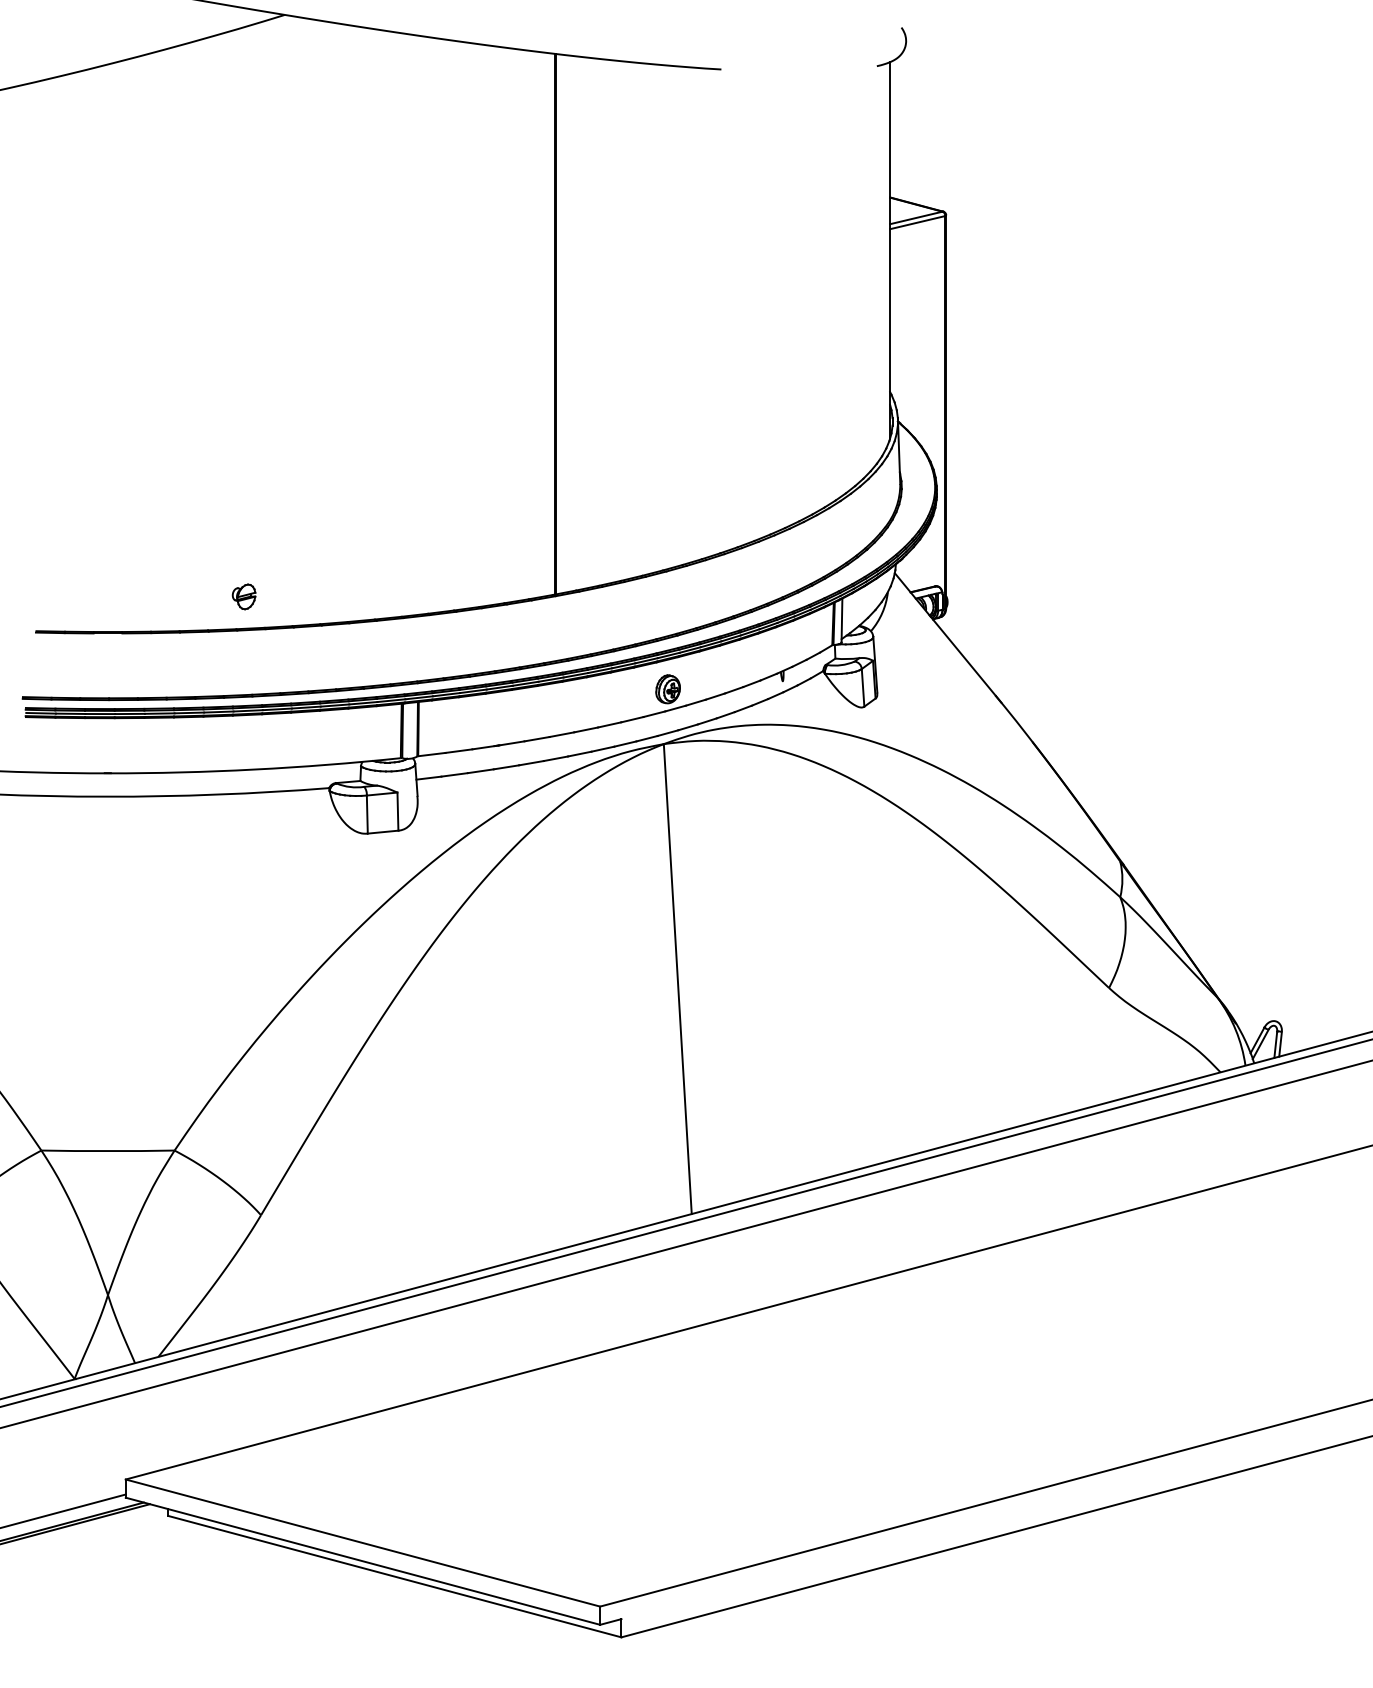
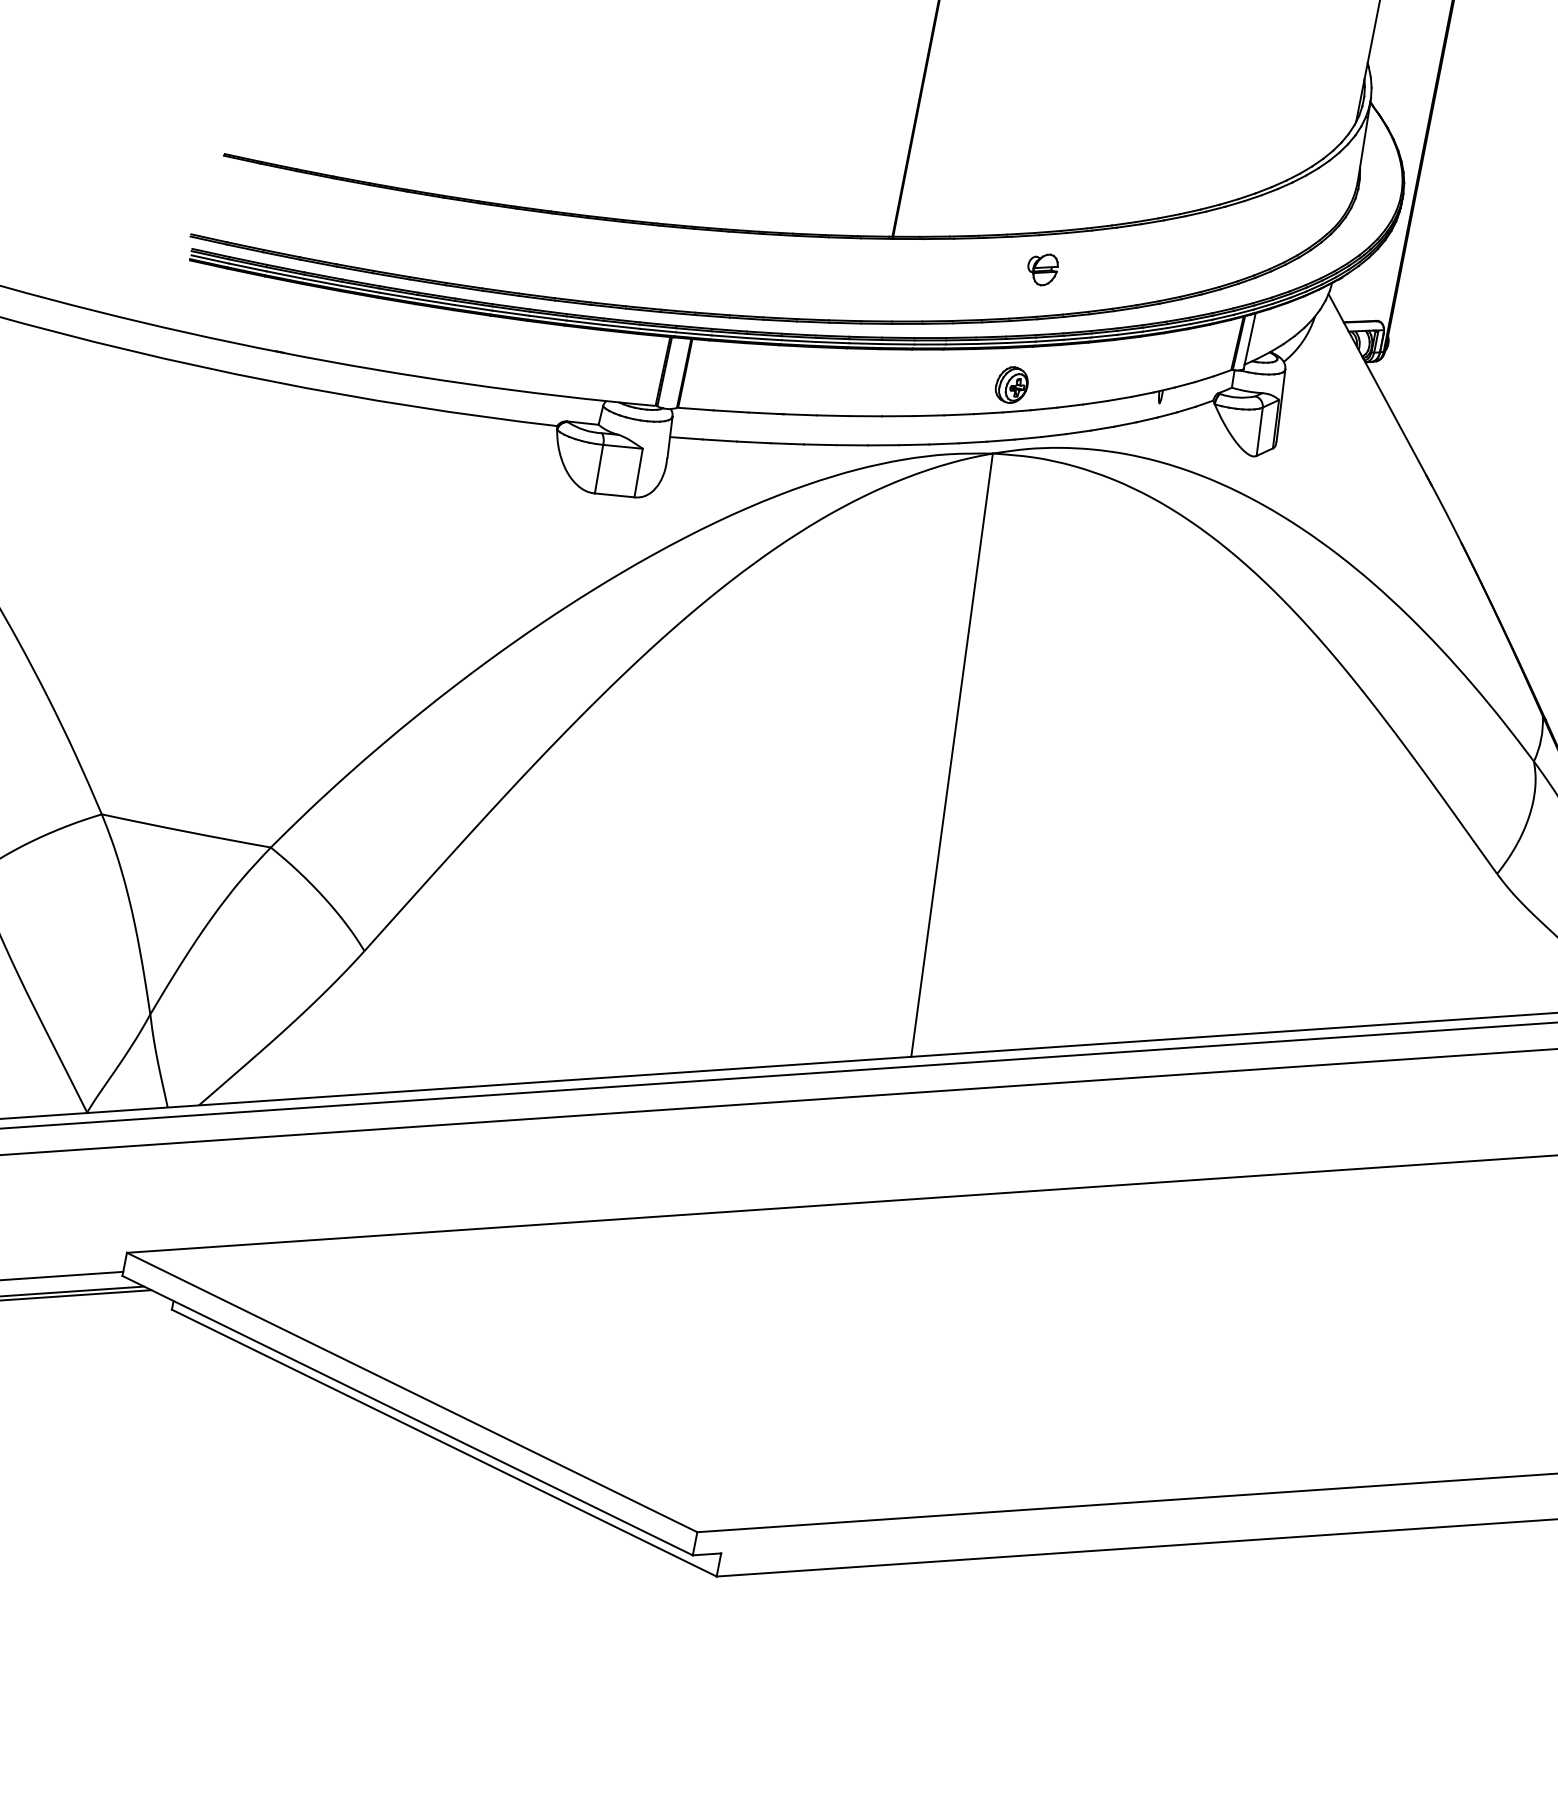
part: (243, 596) -> (1041, 268), moved

